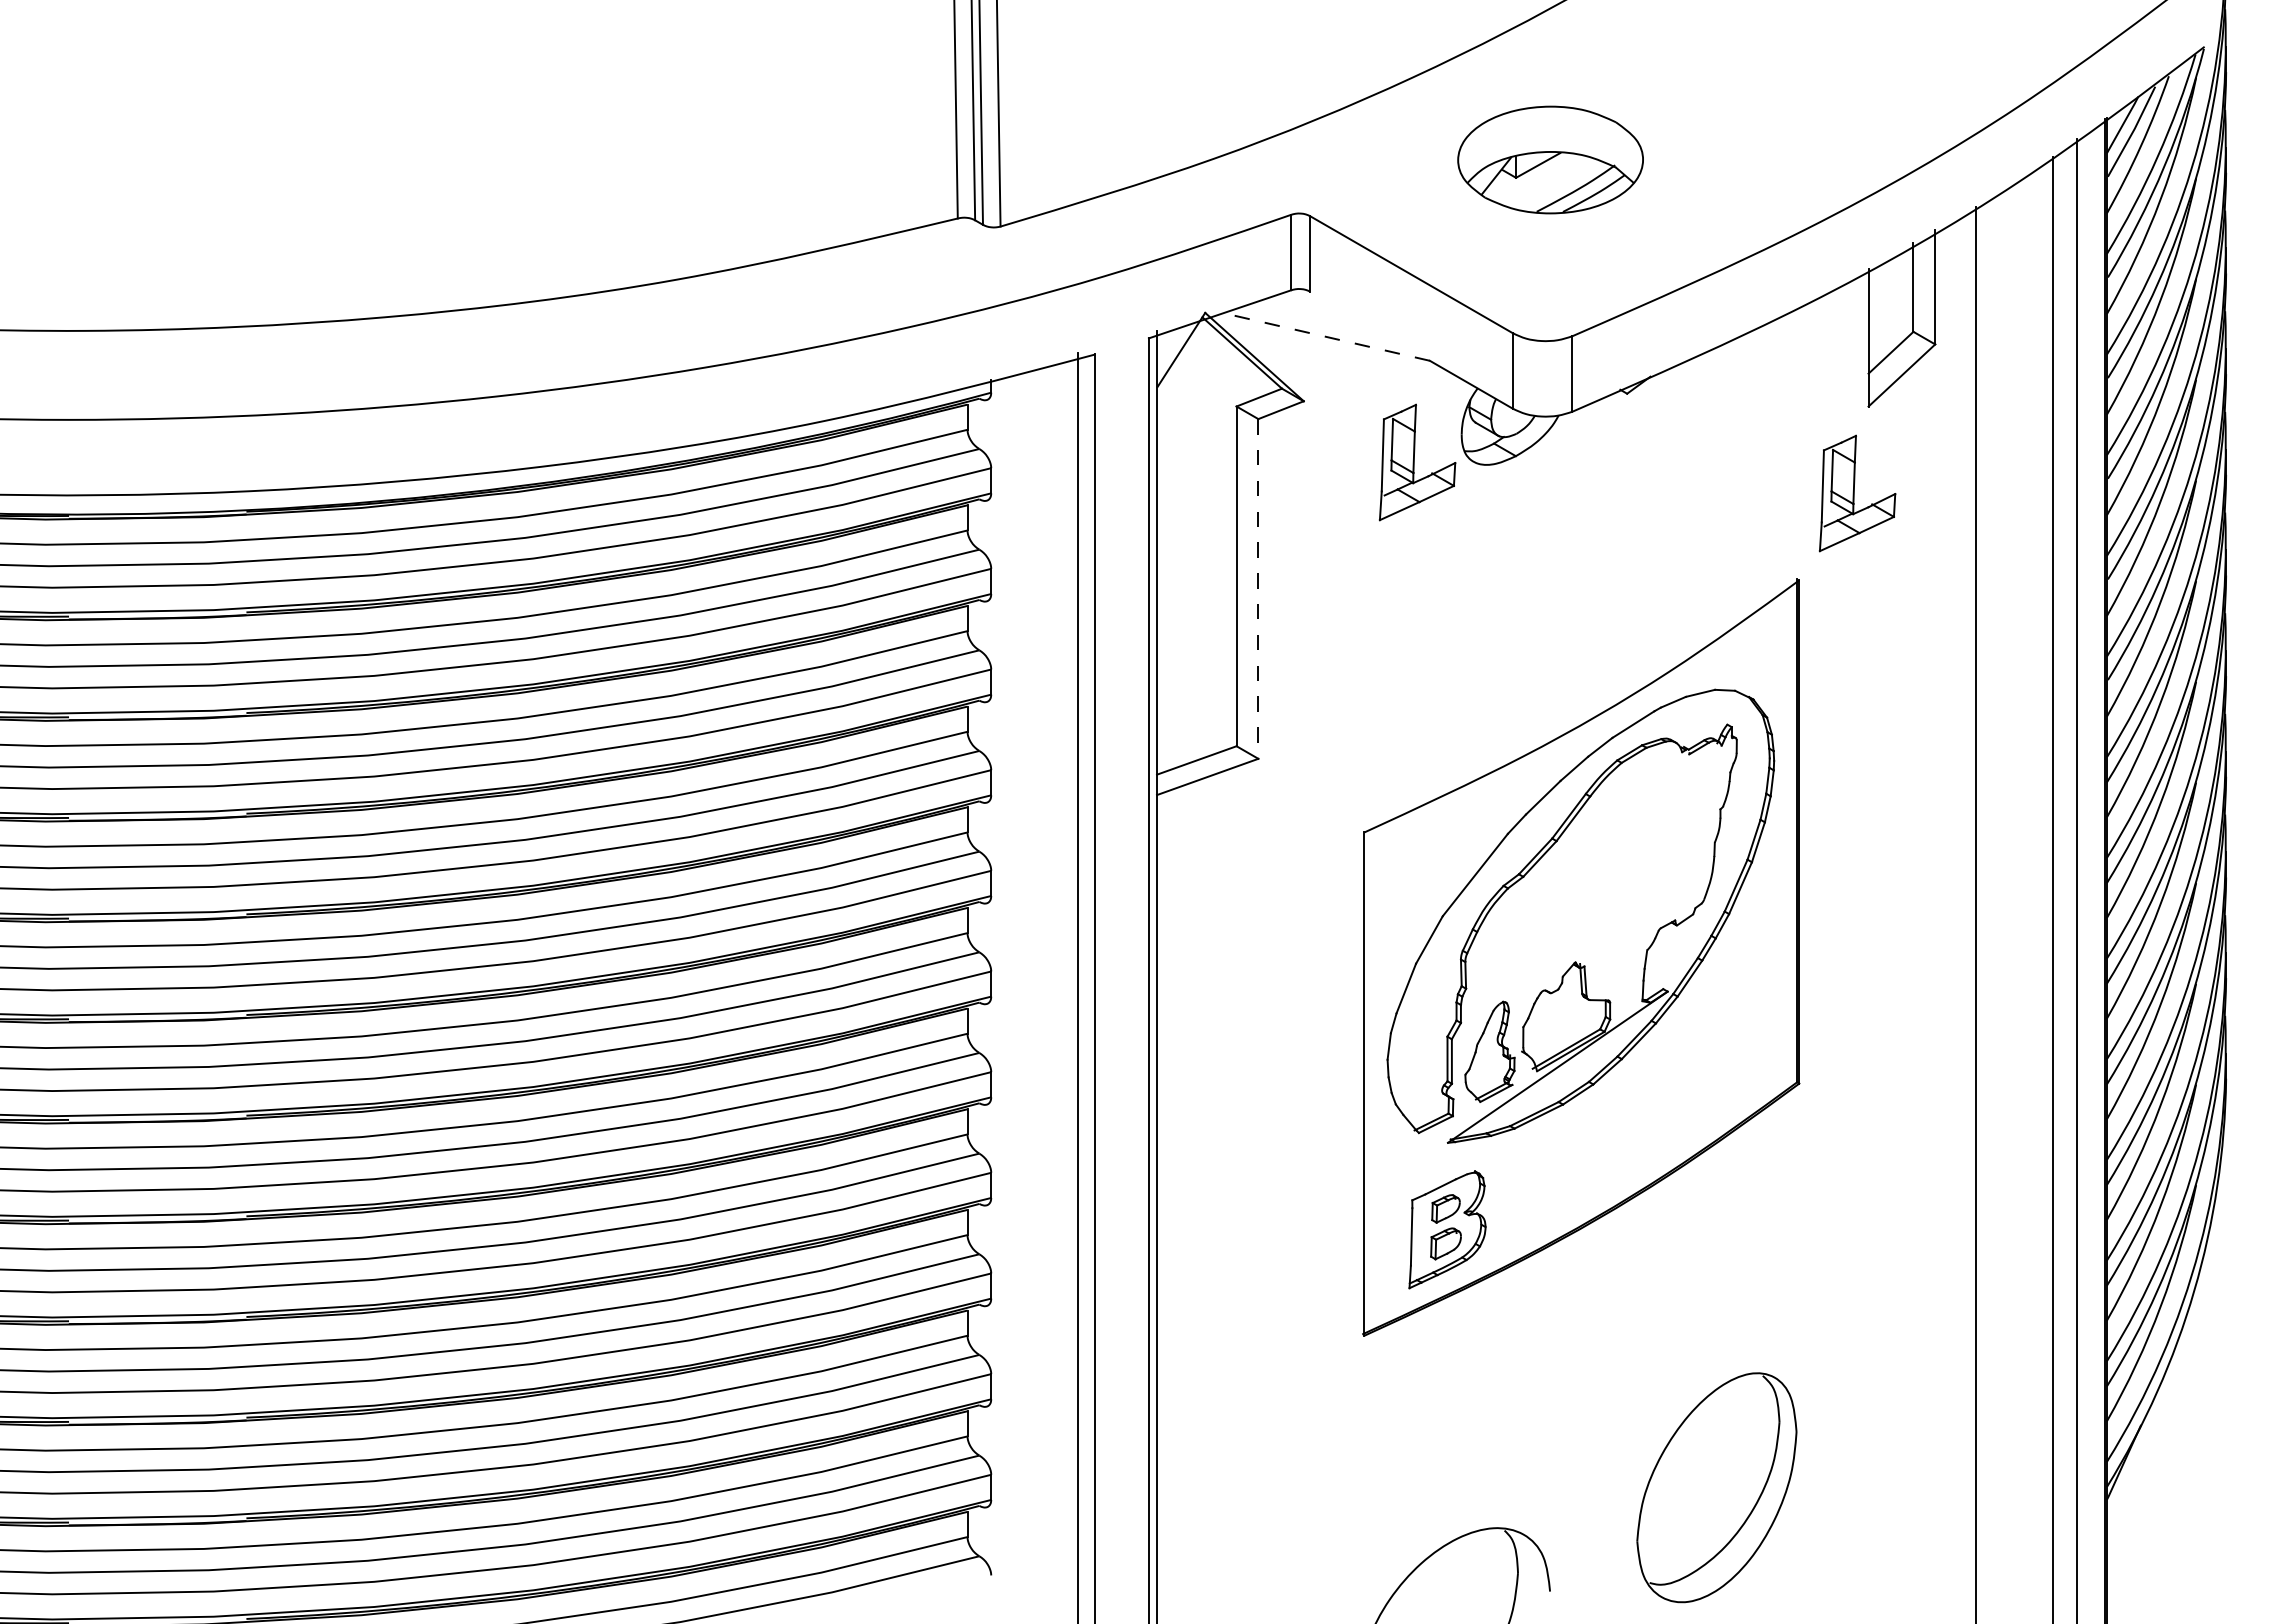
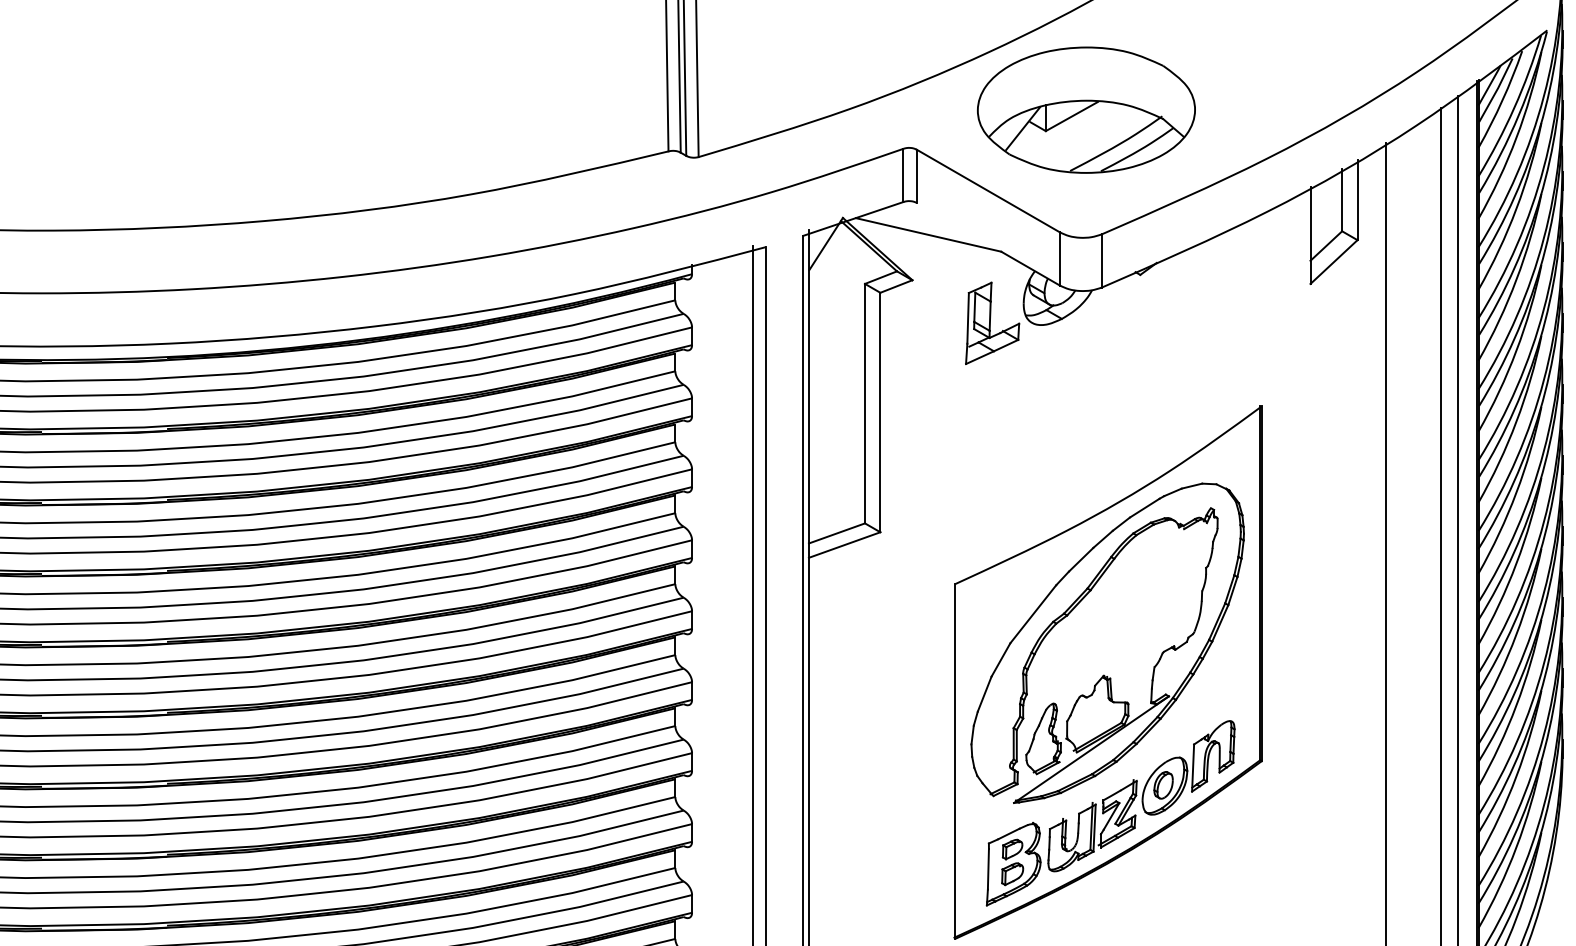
part: (1550, 159) -> (1086, 109), size x1.67
line: (1326, 336) -> (928, 234), dashed -> solid
part: (1857, 493) -> (1302, 345), removed
line: (1258, 588) -> (880, 412), dashed -> solid
part: (1628, 1132) -> (1141, 795), added

